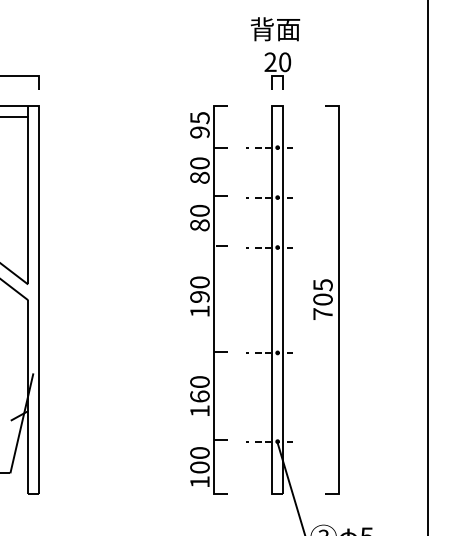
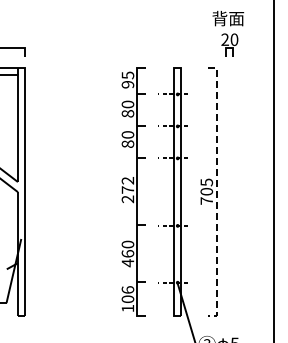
part: (275, 52) -> (228, 33), moved
text: (199, 297) -> (127, 190), 190 -> 272
line: (338, 300) -> (216, 192), solid -> dashed
text: (199, 411) -> (127, 263), 160 -> 460
text: (199, 452) -> (127, 289), 100 -> 106

